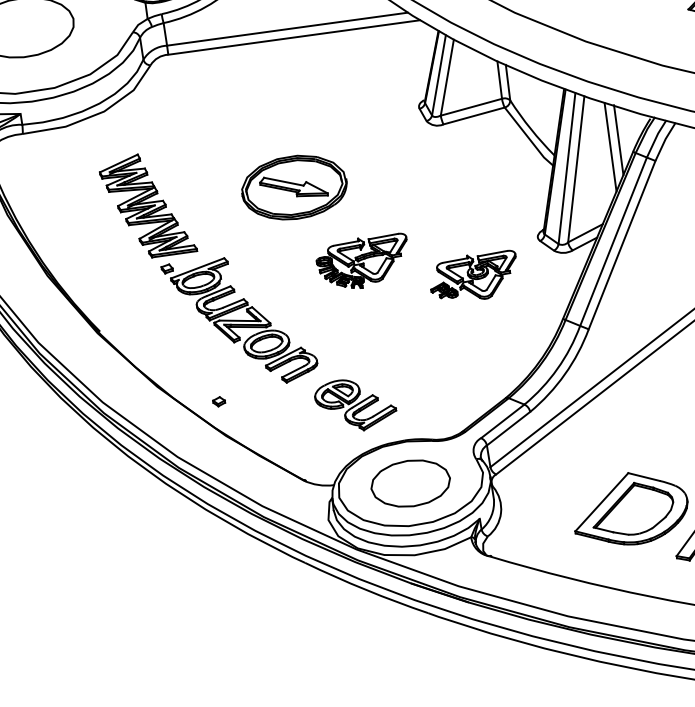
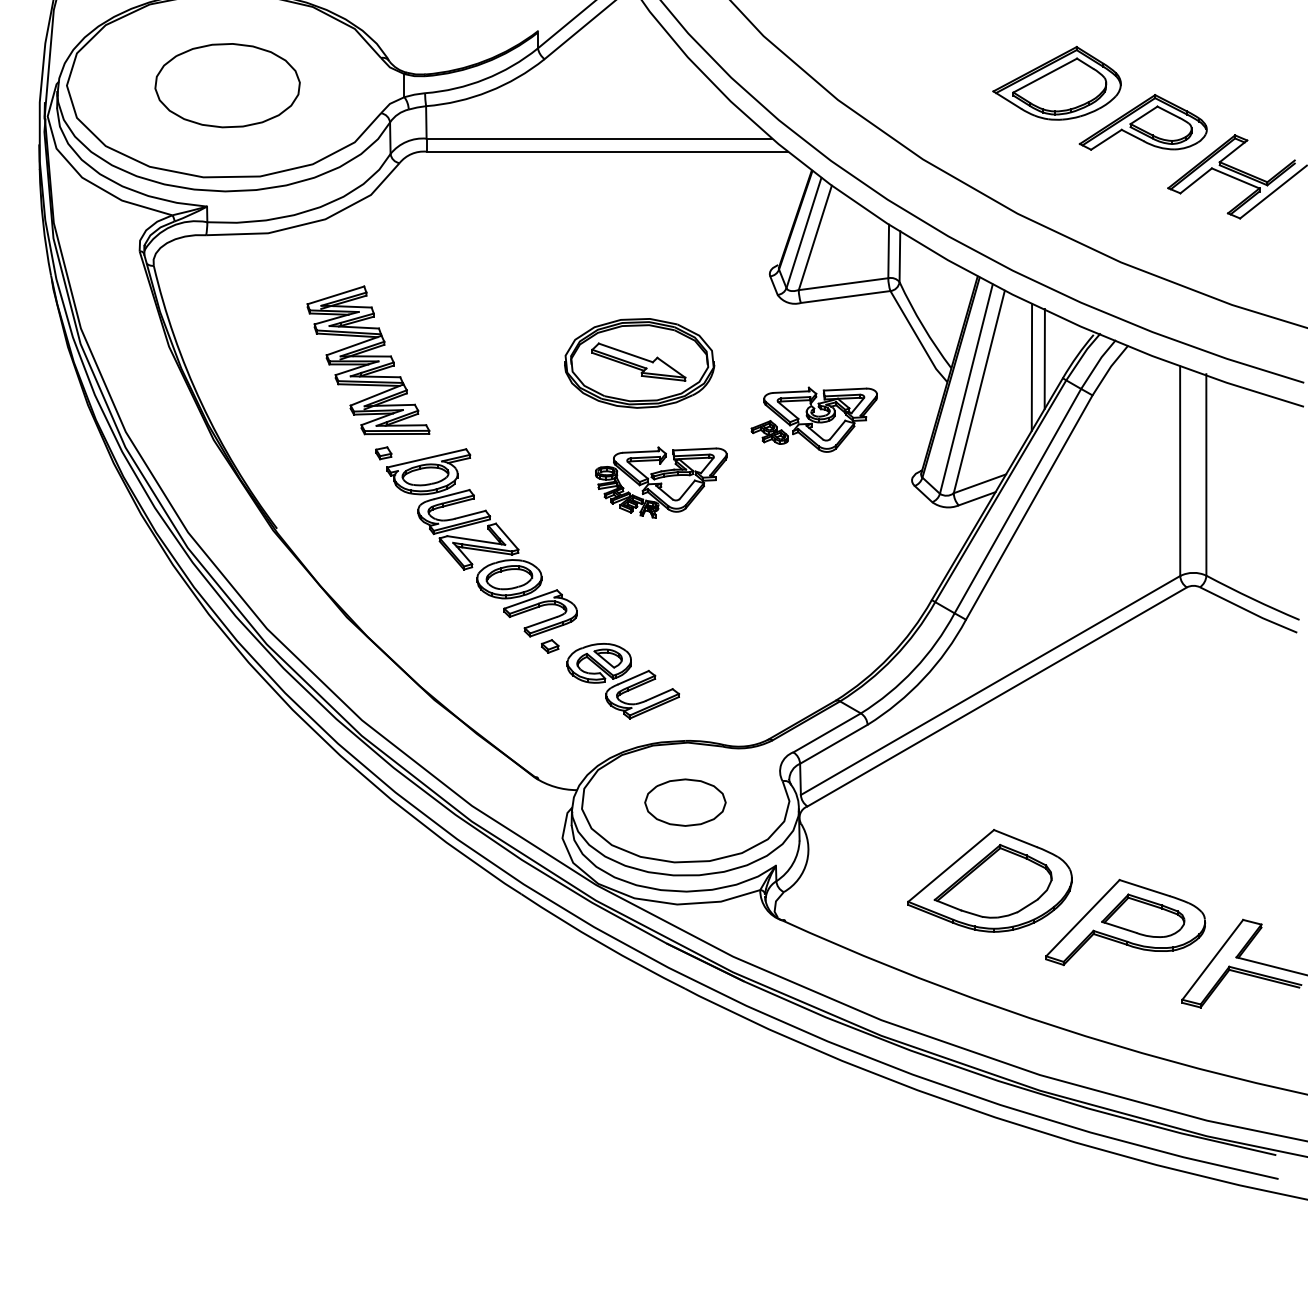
part: (294, 187) -> (639, 363), moved
part: (473, 277) -> (813, 419), moved
part: (218, 401) -> (549, 646), moved
part: (410, 483) -> (685, 802), size x0.71

